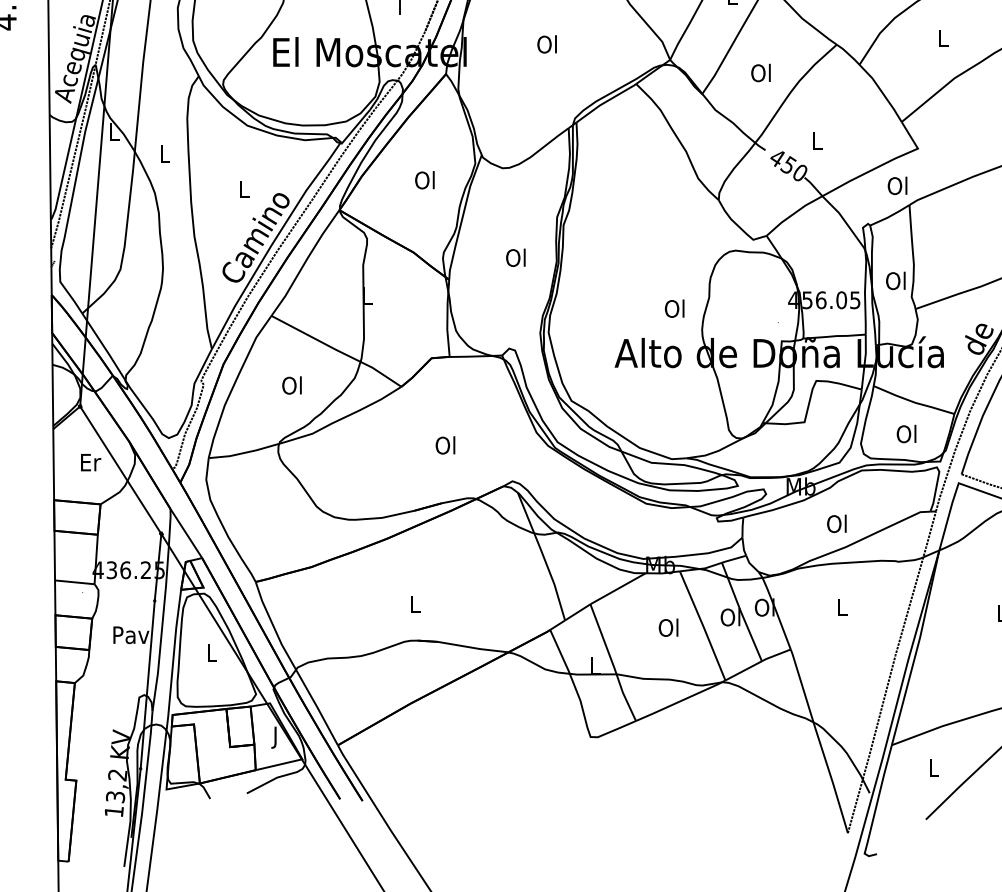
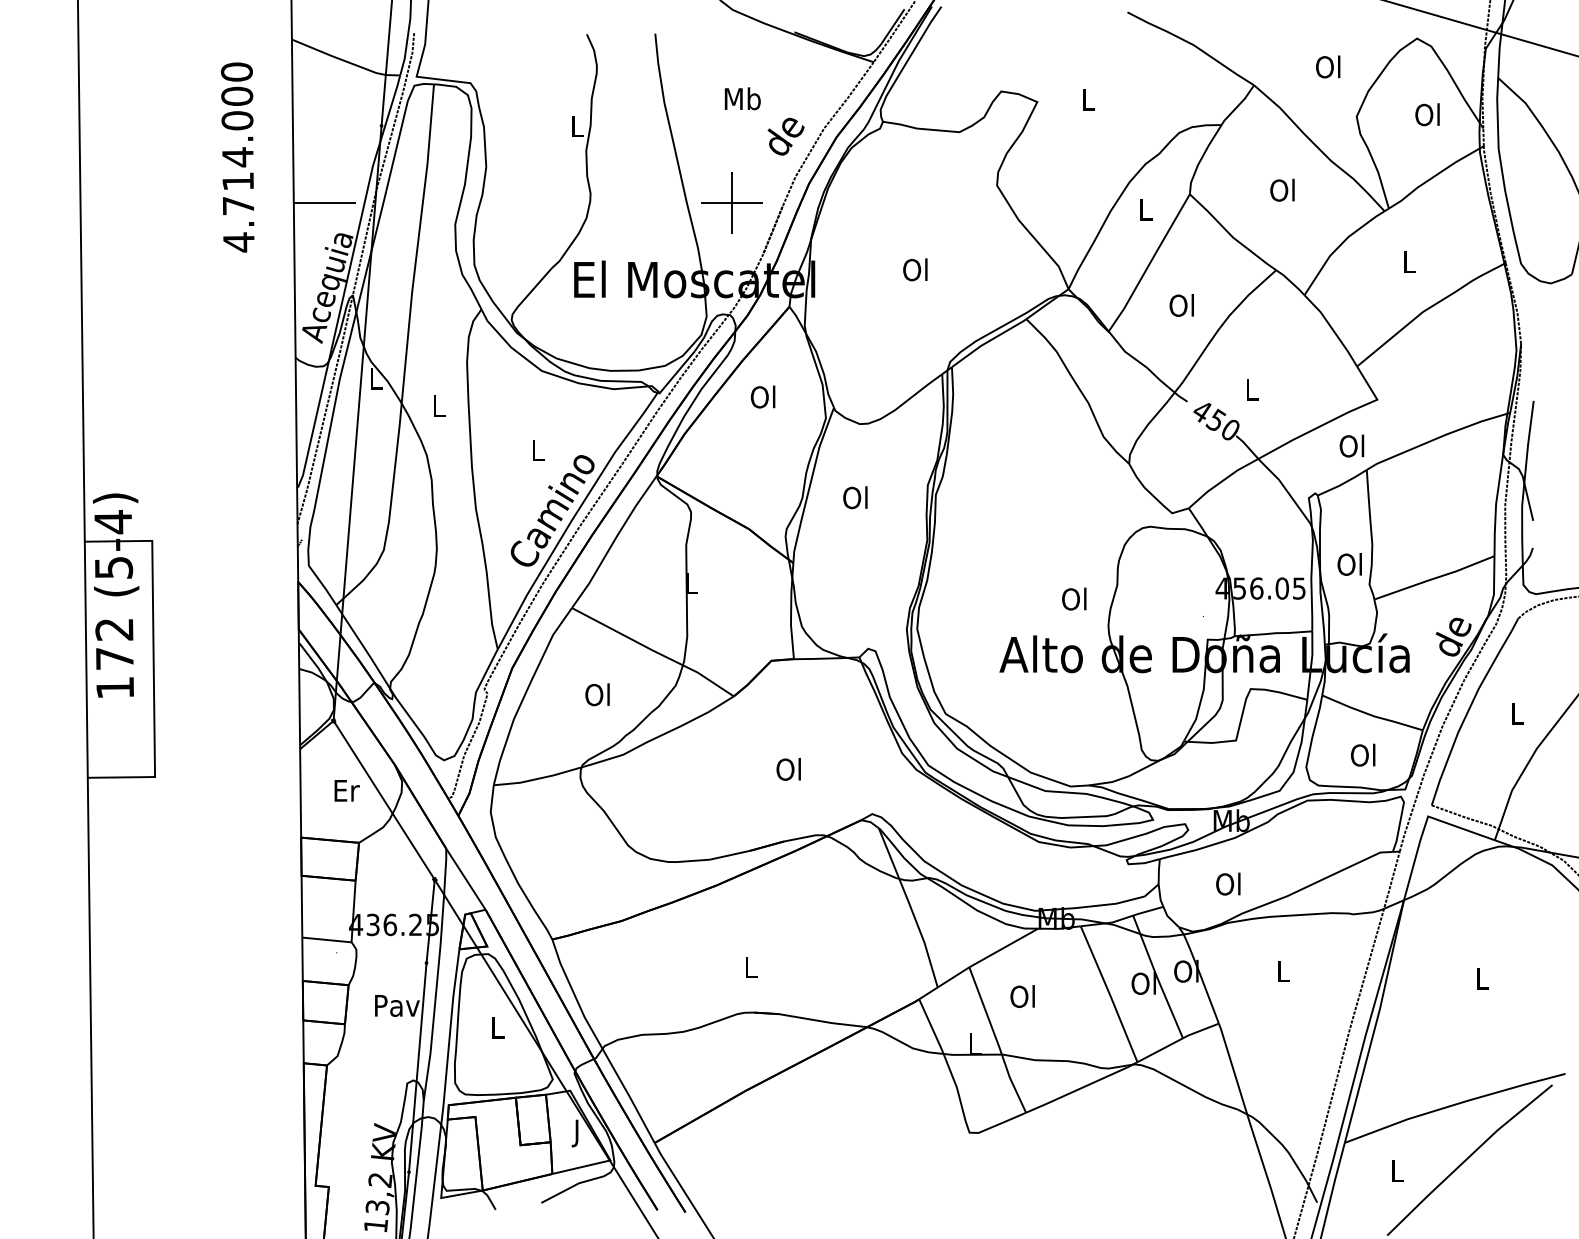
text: (424, 179) -> (762, 396), moved
text: (515, 257) -> (855, 497), moved
text: (837, 523) -> (1228, 883), moved
text: (668, 627) -> (1022, 996), moved

